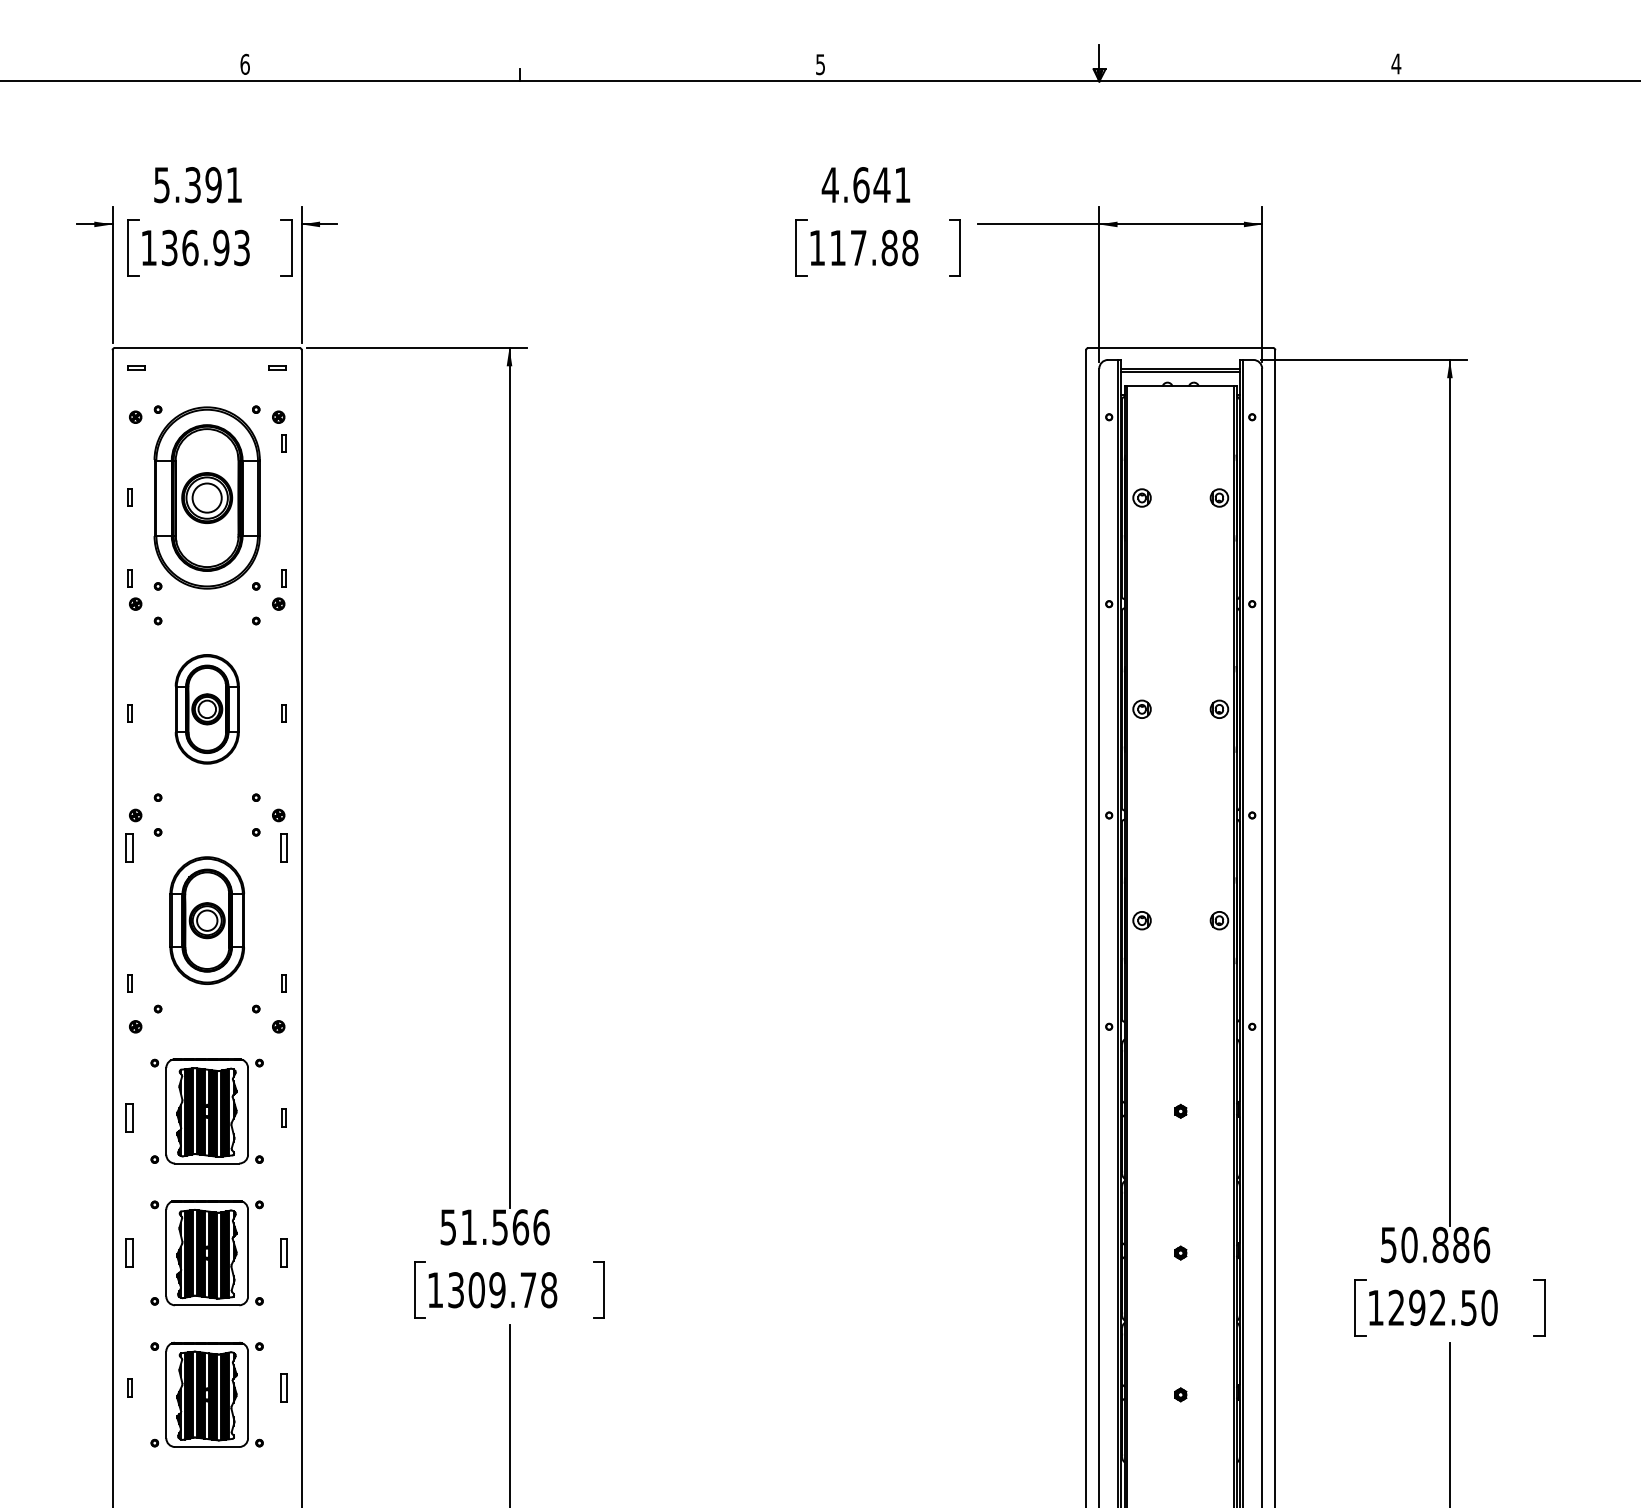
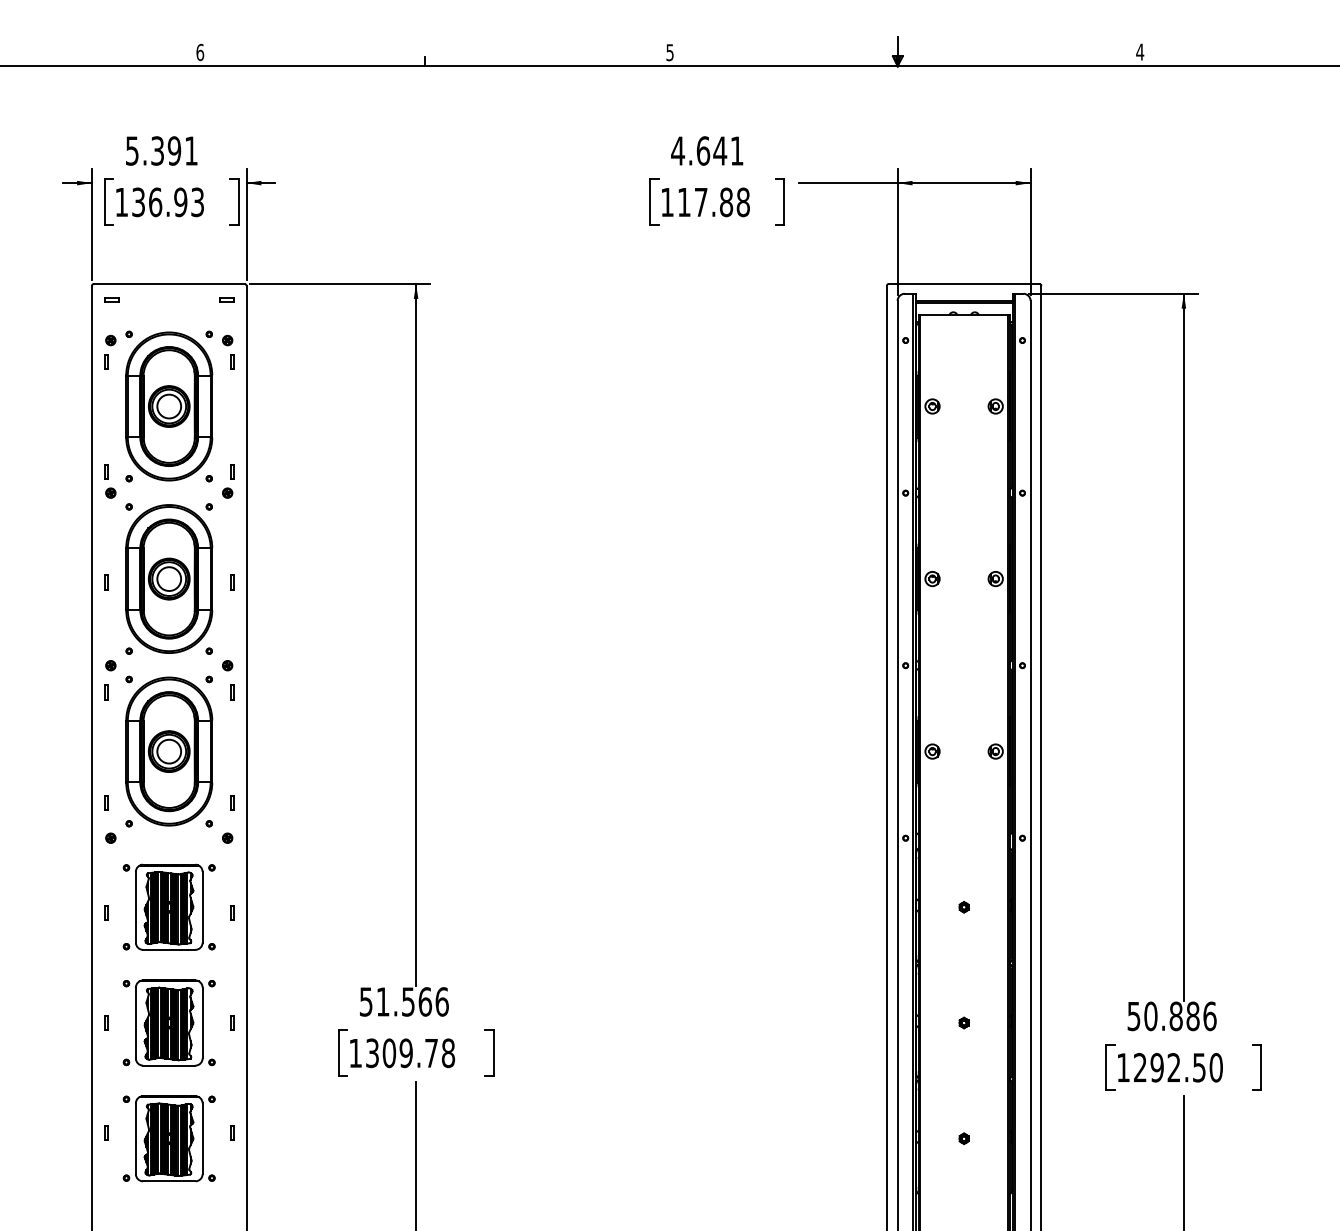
part: (130, 496) -> (106, 361), moved
part: (207, 708) -> (169, 578), size x1.67
part: (130, 848) -> (106, 692), size x0.62
part: (284, 848) -> (232, 692), size x0.62
part: (207, 920) -> (169, 751), size x1.43
part: (130, 1117) -> (106, 912), size x0.62
part: (130, 1252) -> (106, 1022), size x0.62
part: (284, 1252) -> (232, 1022), size x0.62
part: (284, 1387) -> (232, 1132), size x0.62

